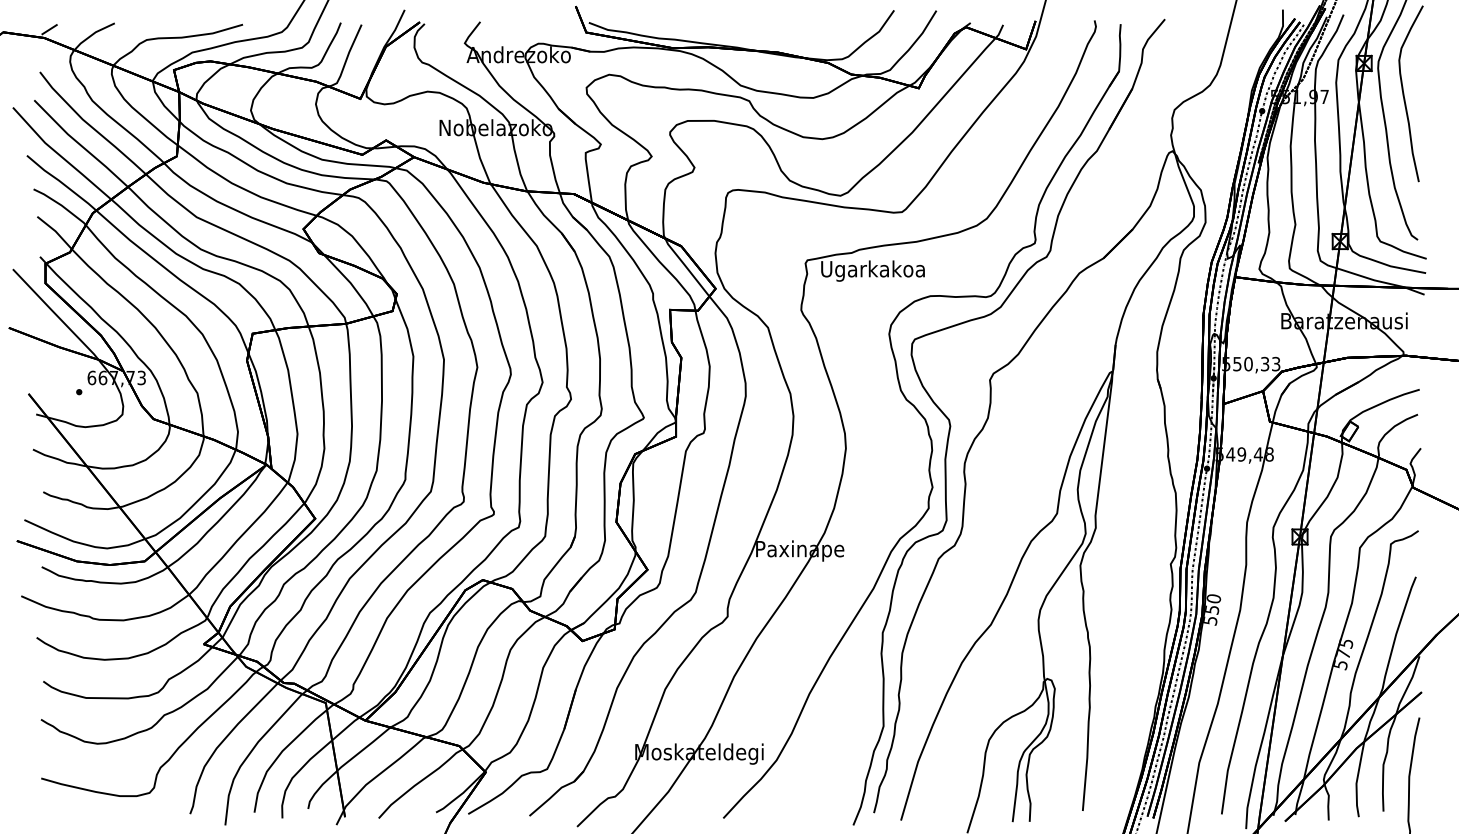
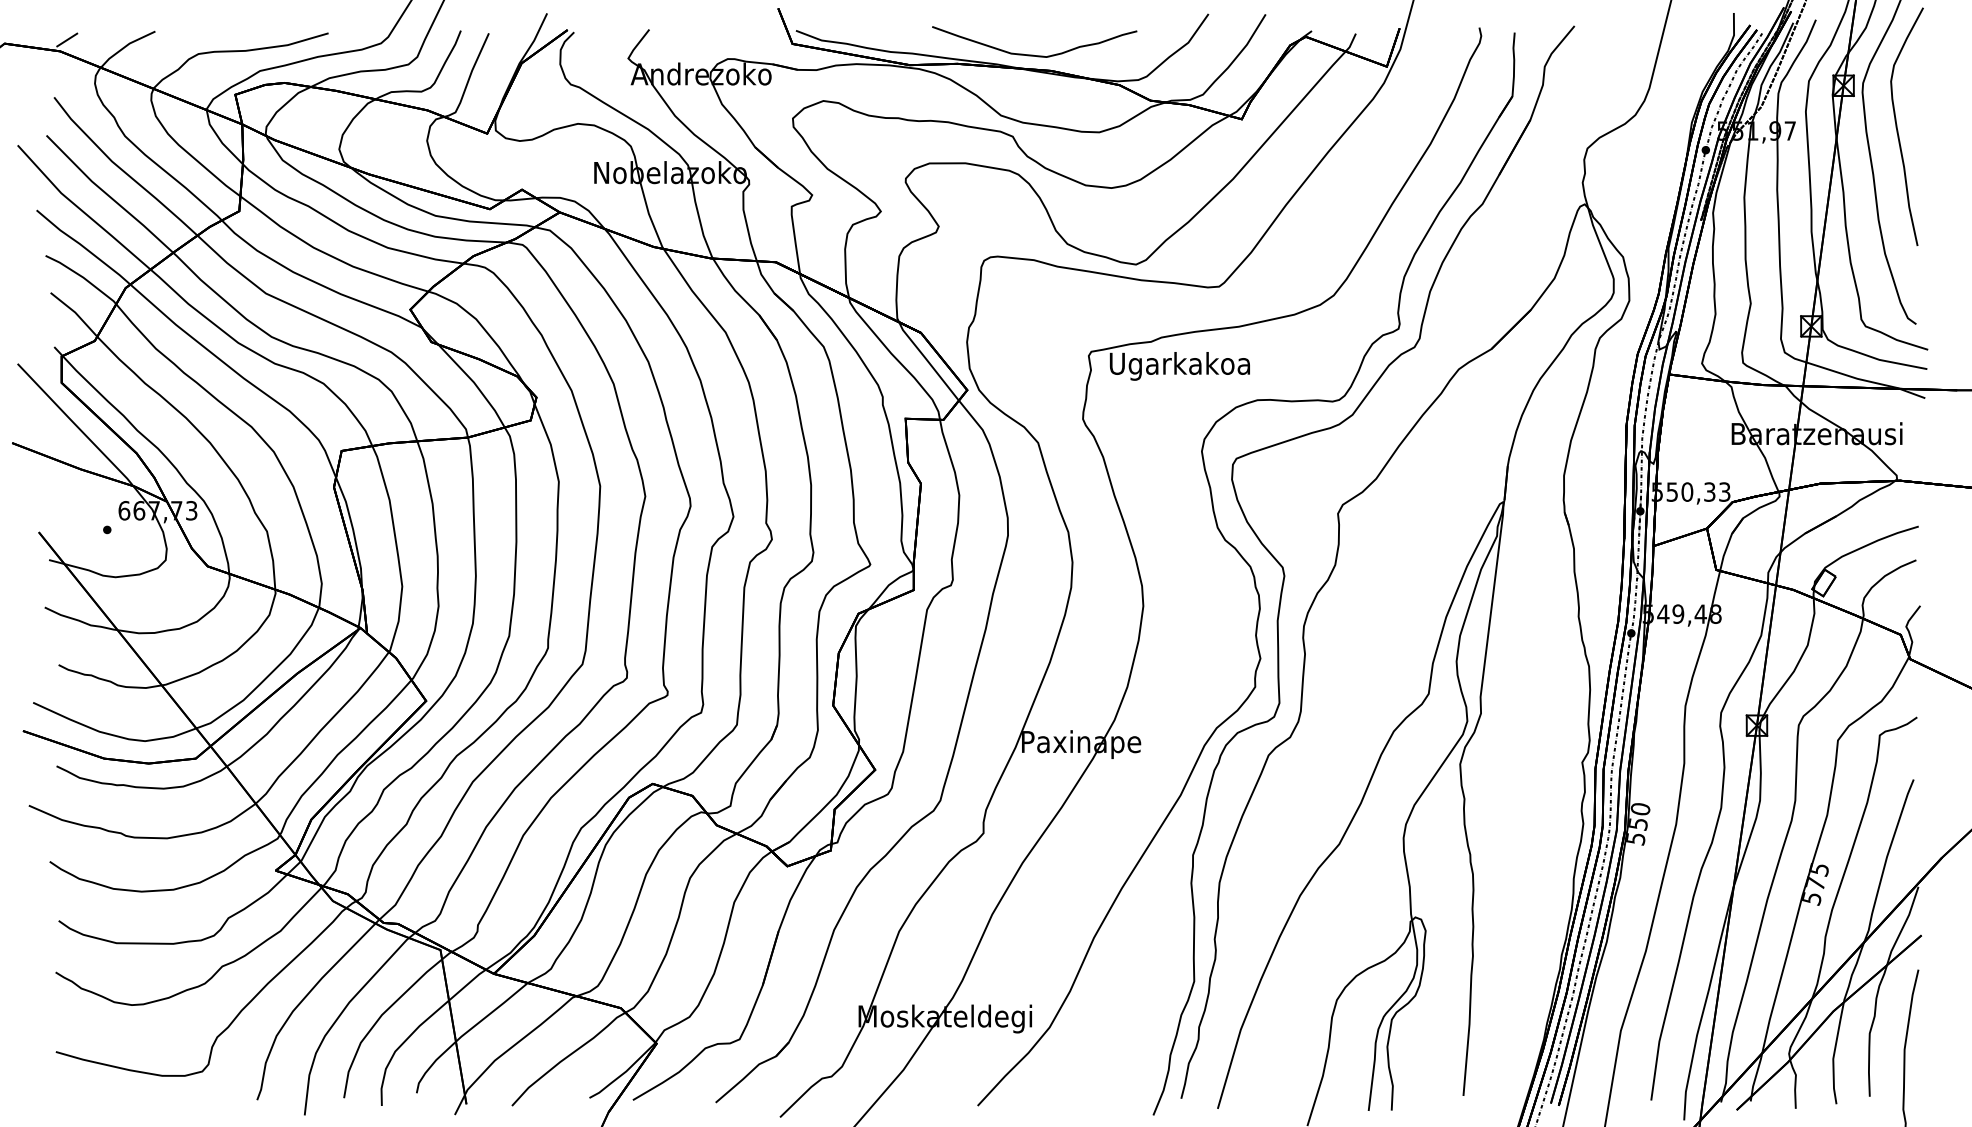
curve: (764, 40) -> (1033, 54), added

